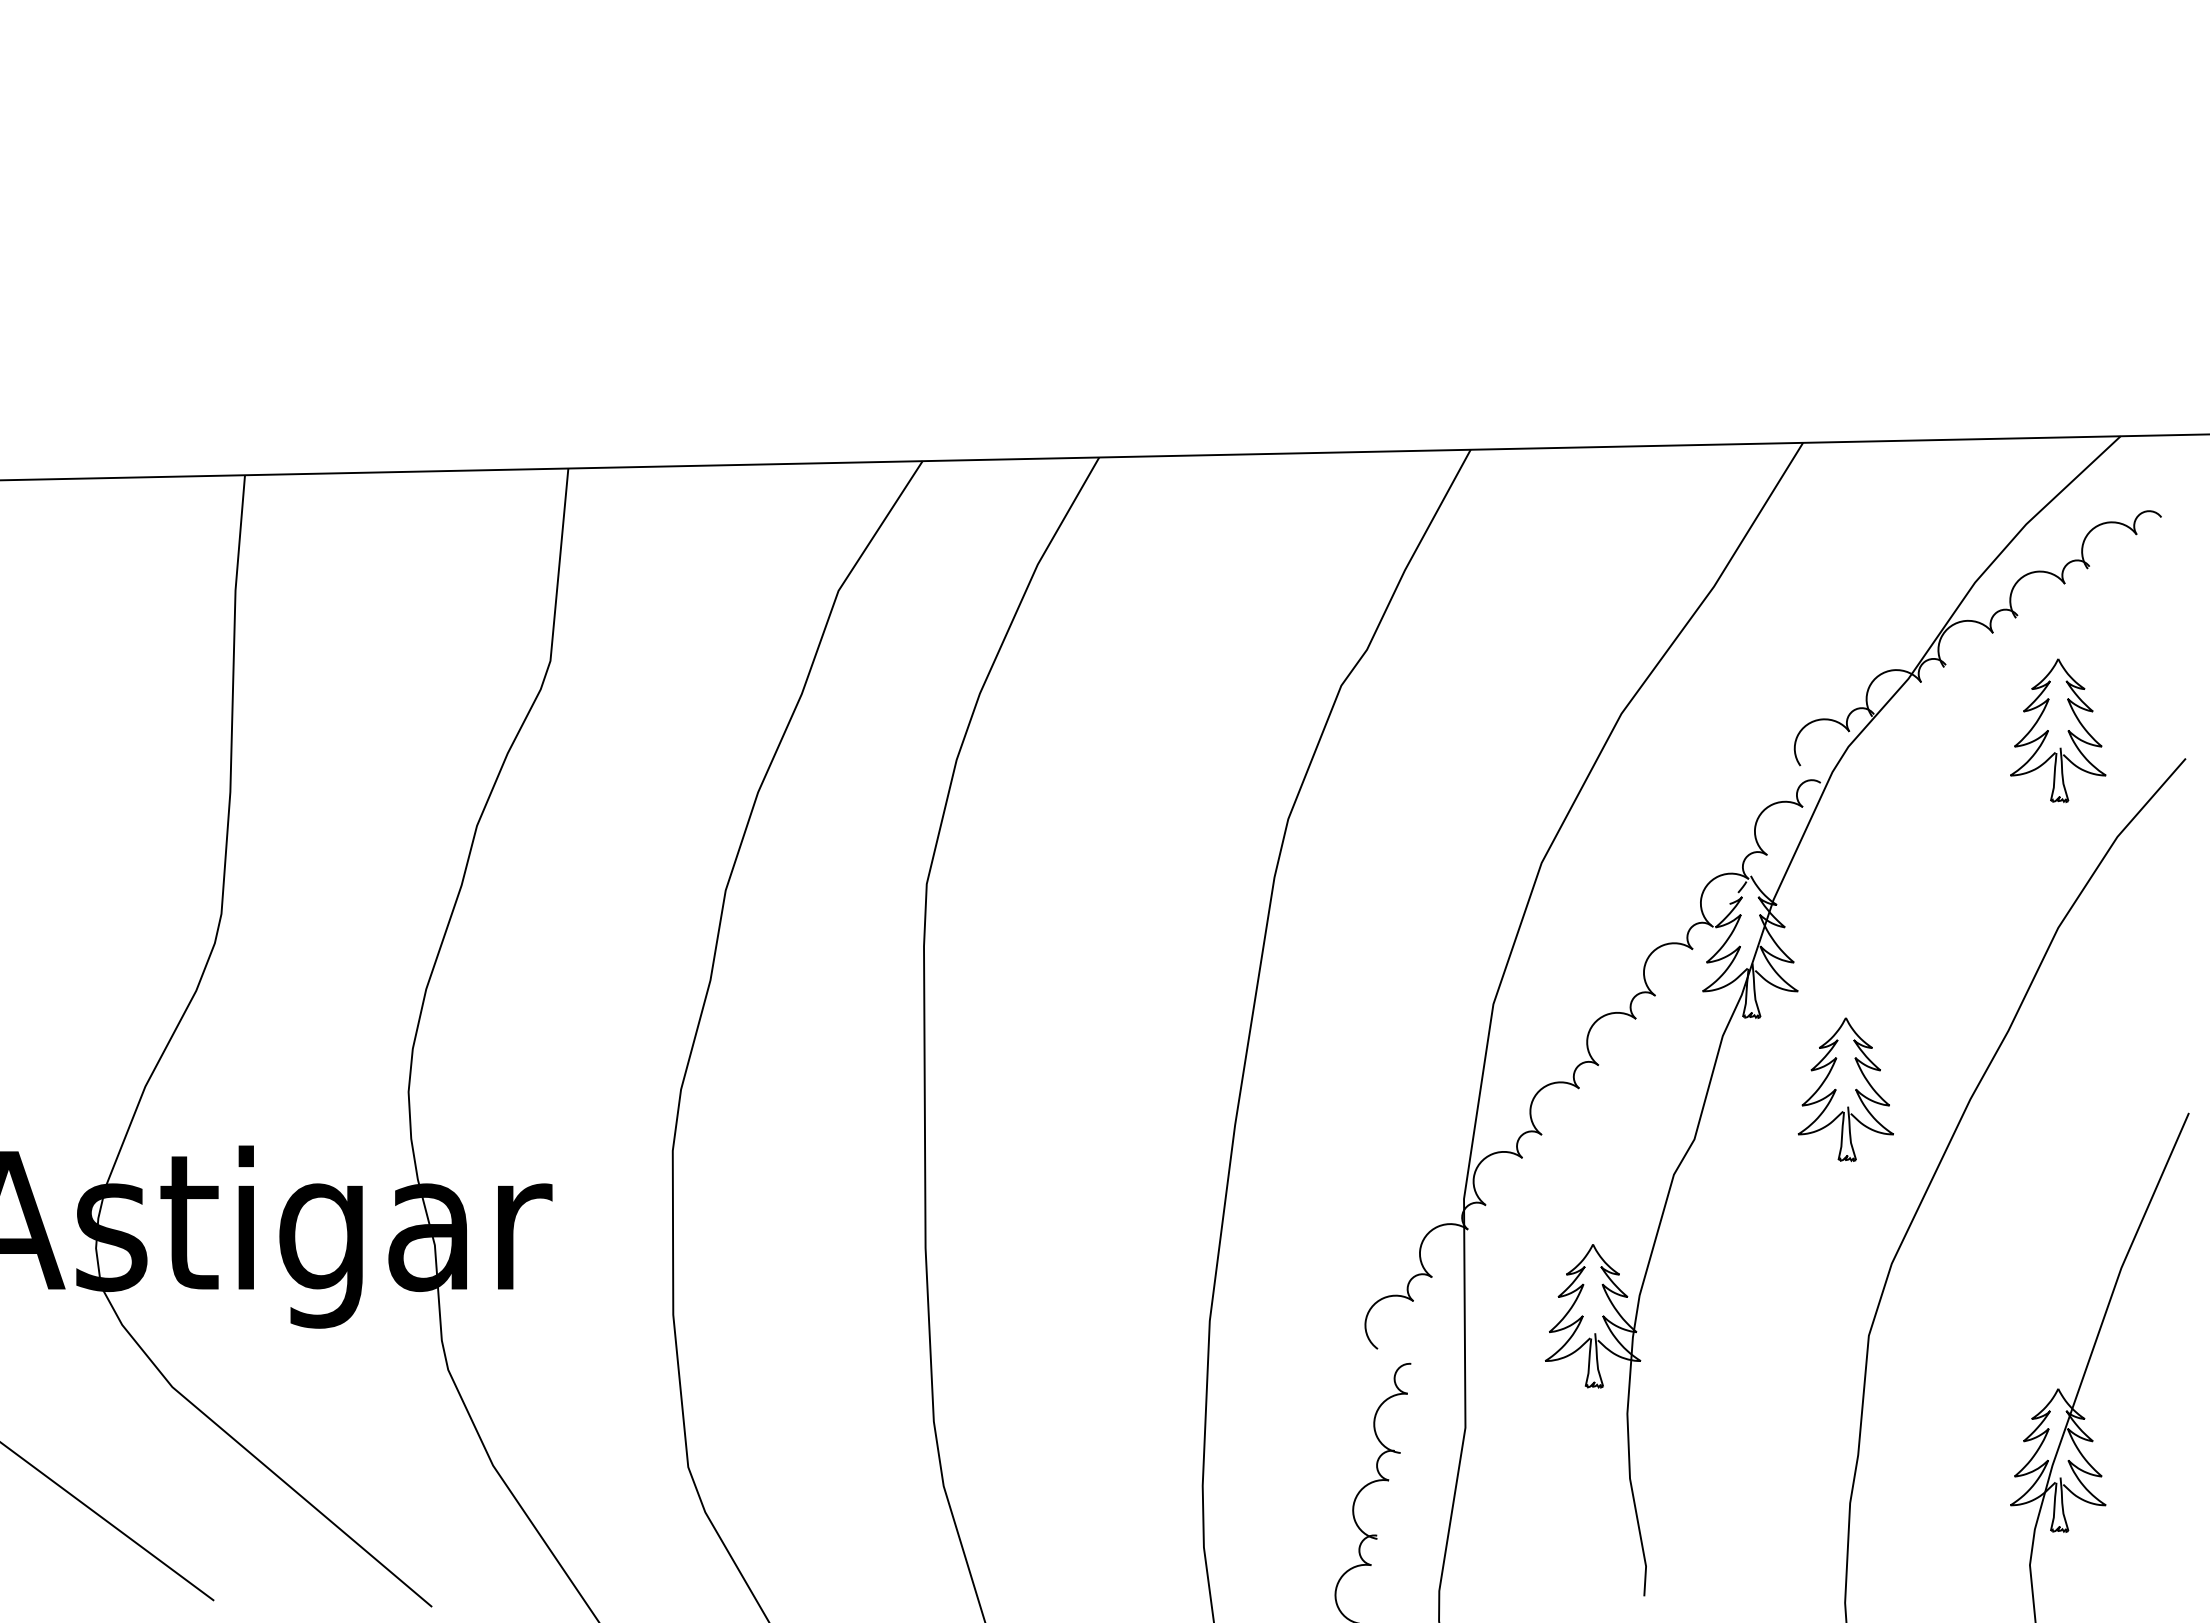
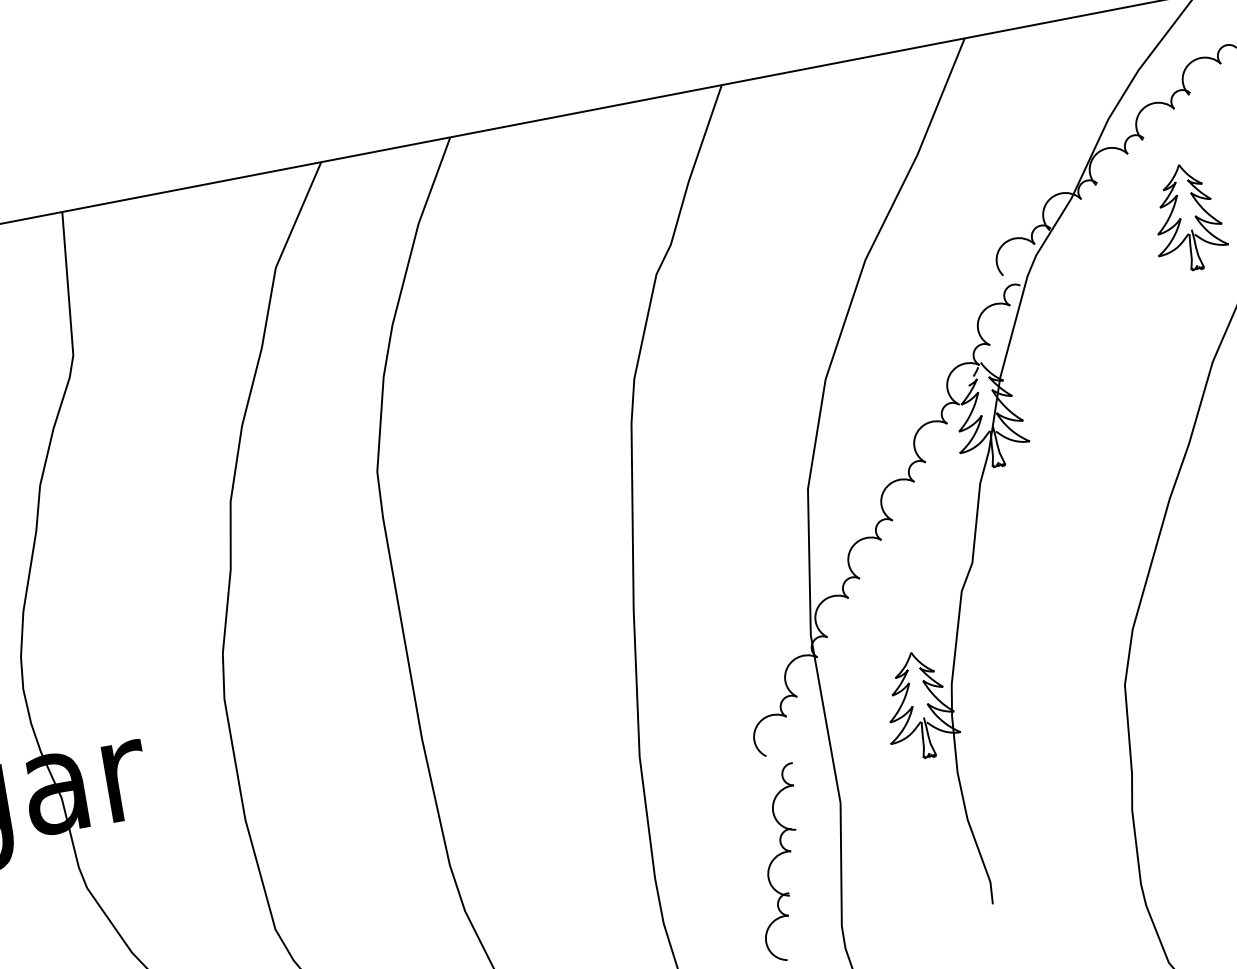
part: (1845, 1089) -> (1076, 507), removed

